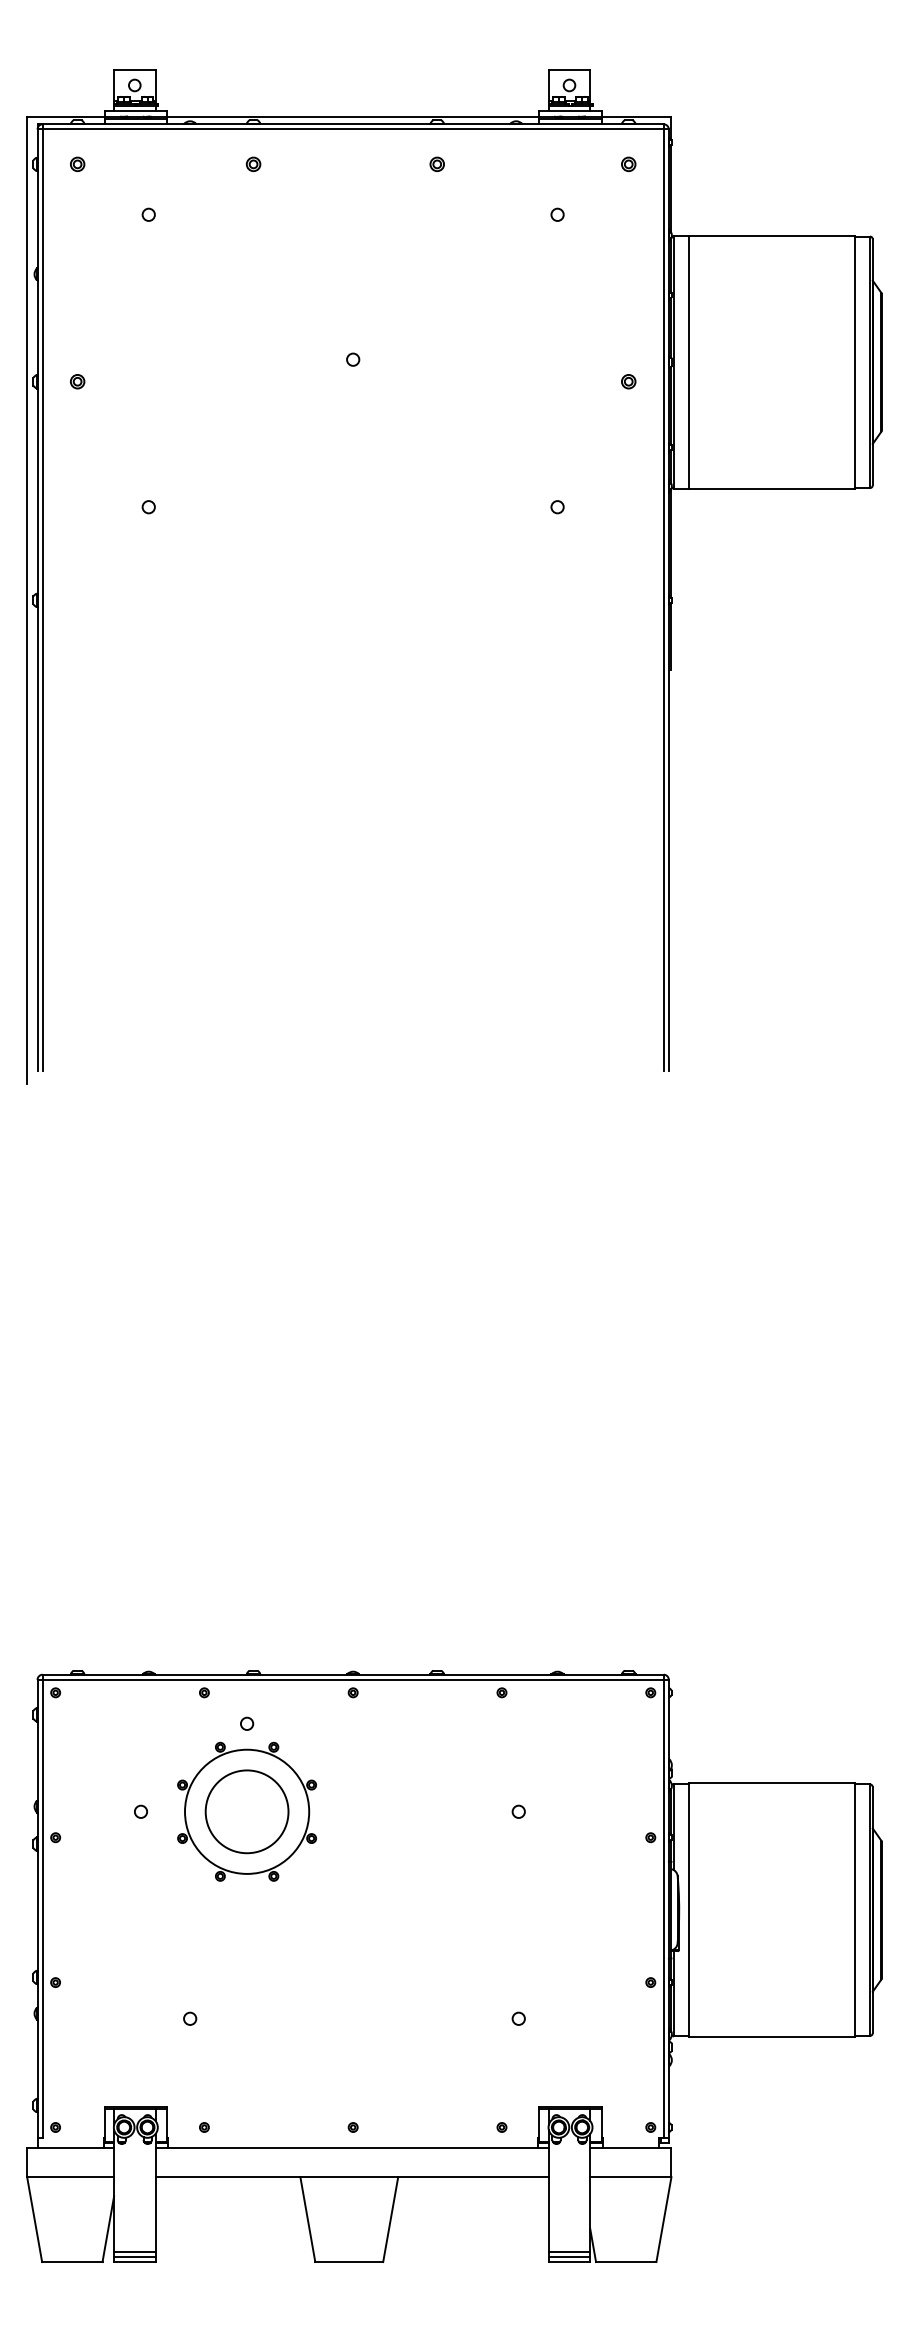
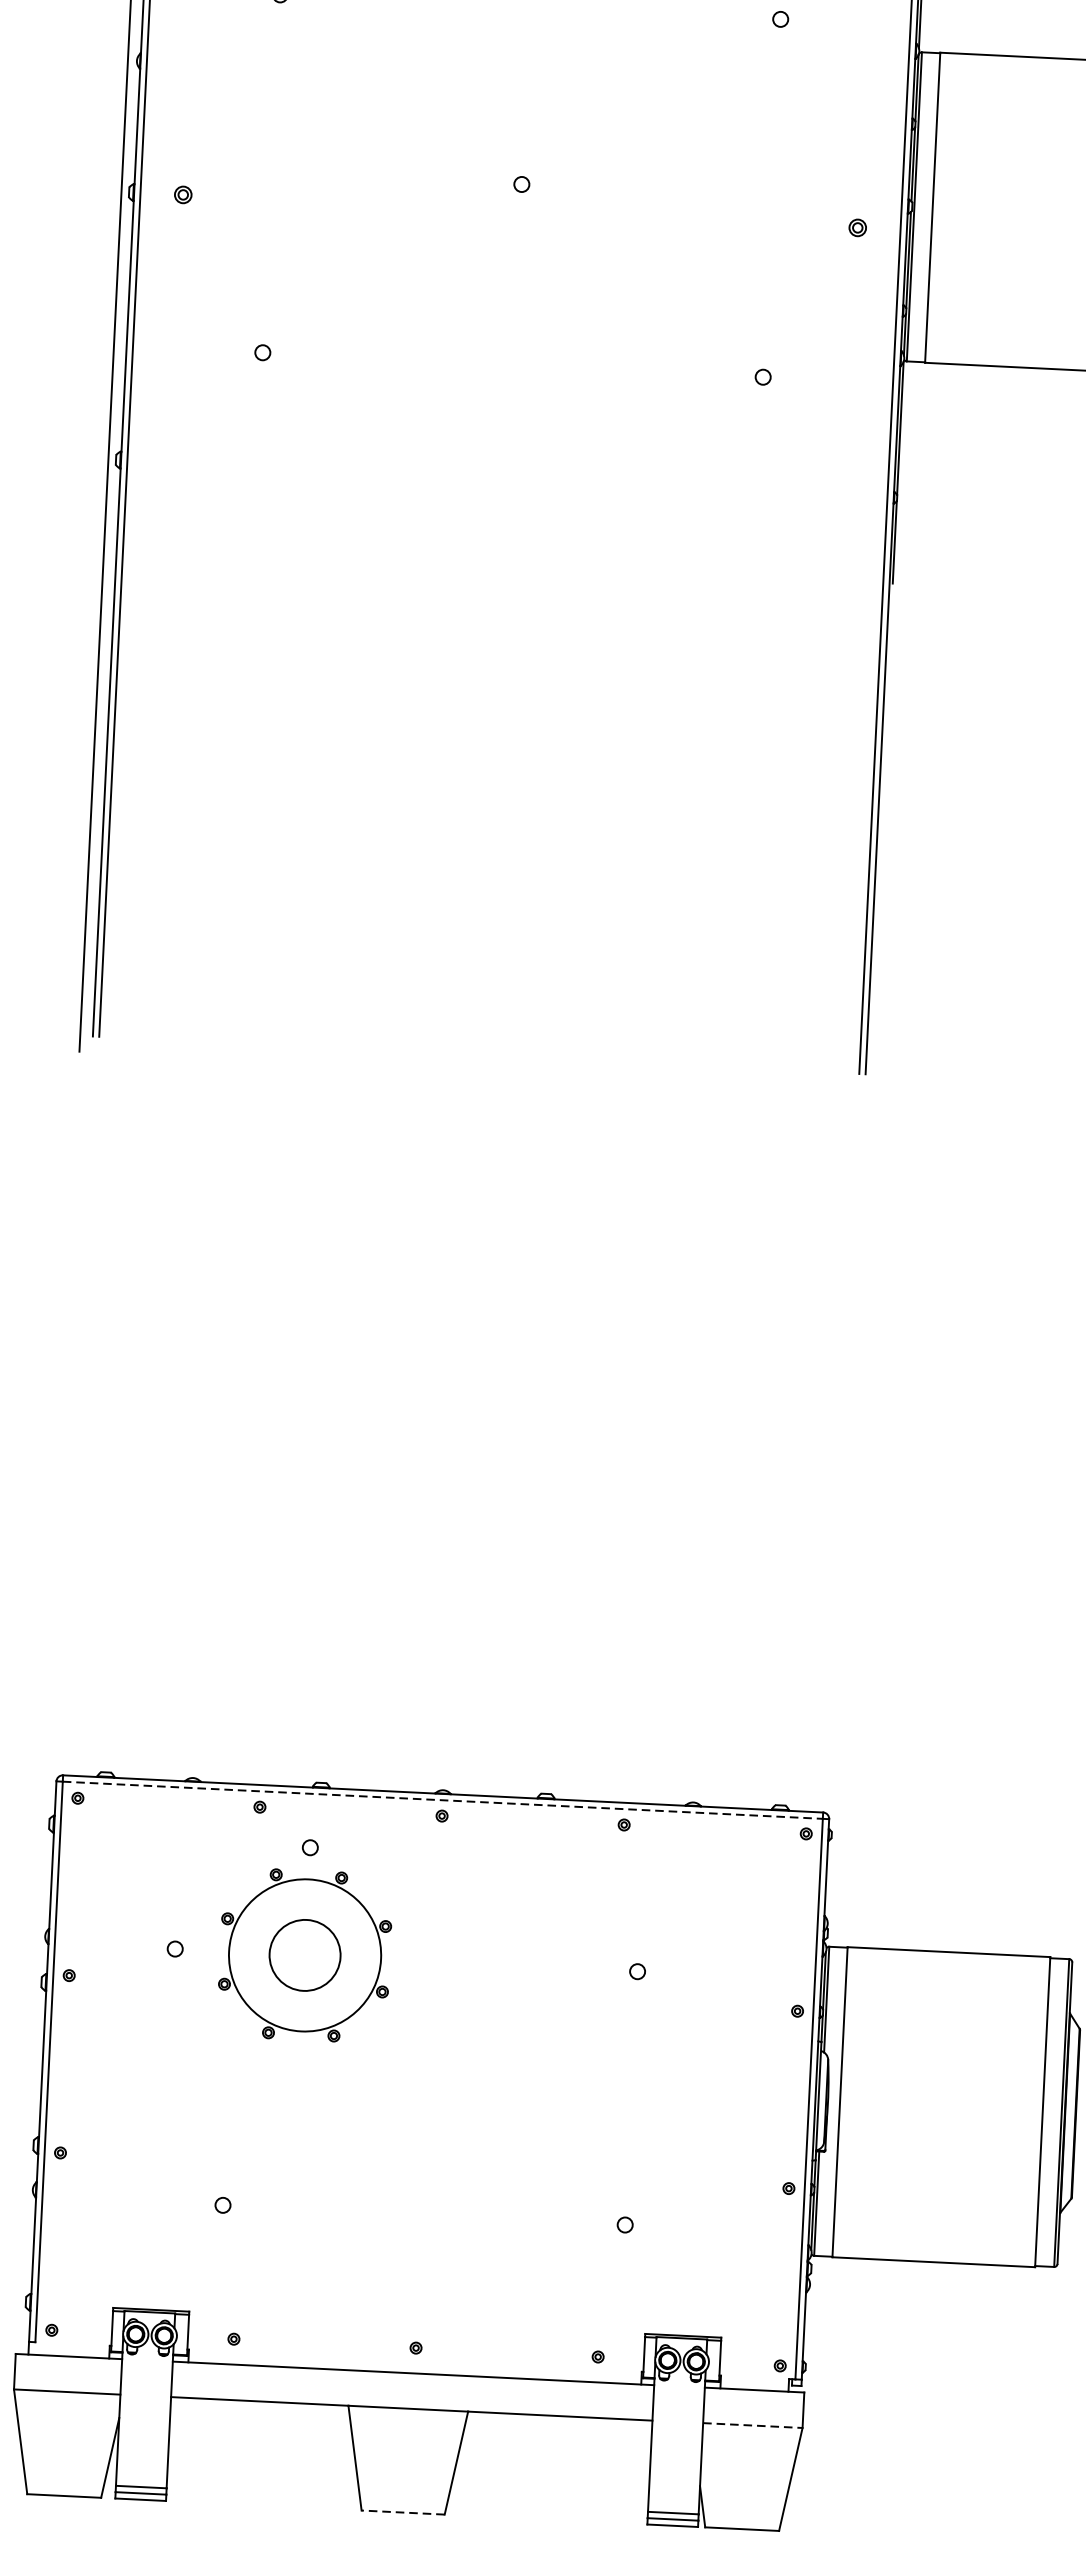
line: (353, 1679) -> (443, 1799), solid -> dashed
circle: (246, 1811) -> (304, 1954), size x0.7
line: (630, 2177) -> (752, 2425), solid -> dashed
line: (349, 2262) -> (403, 2513), solid -> dashed

